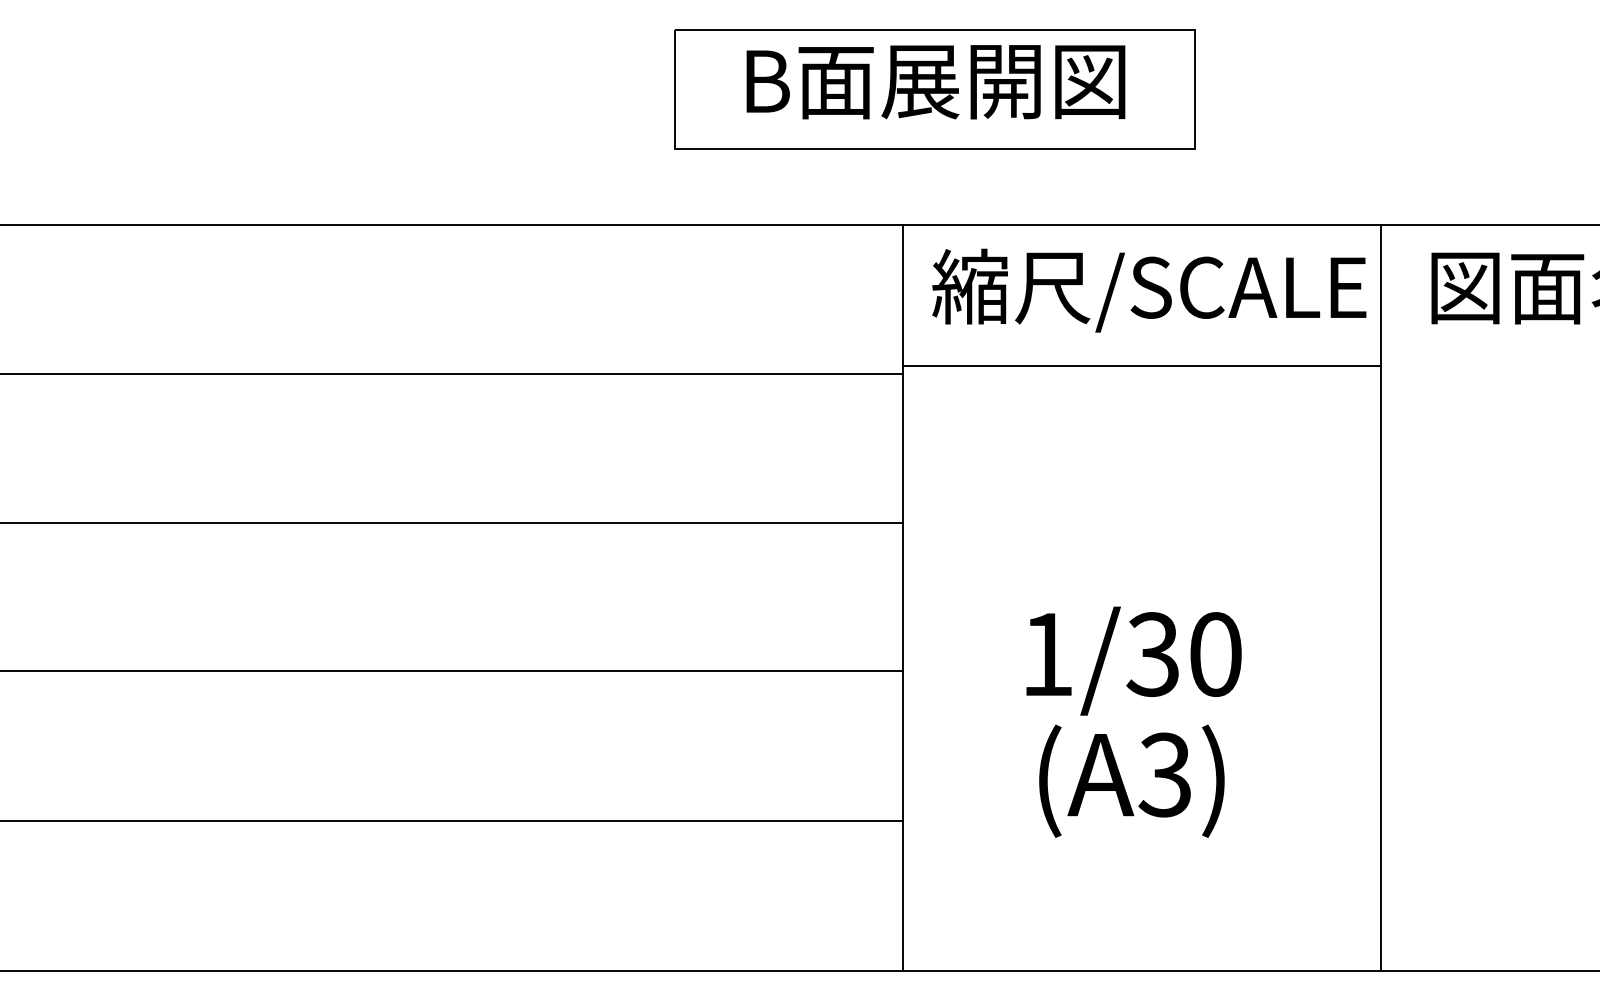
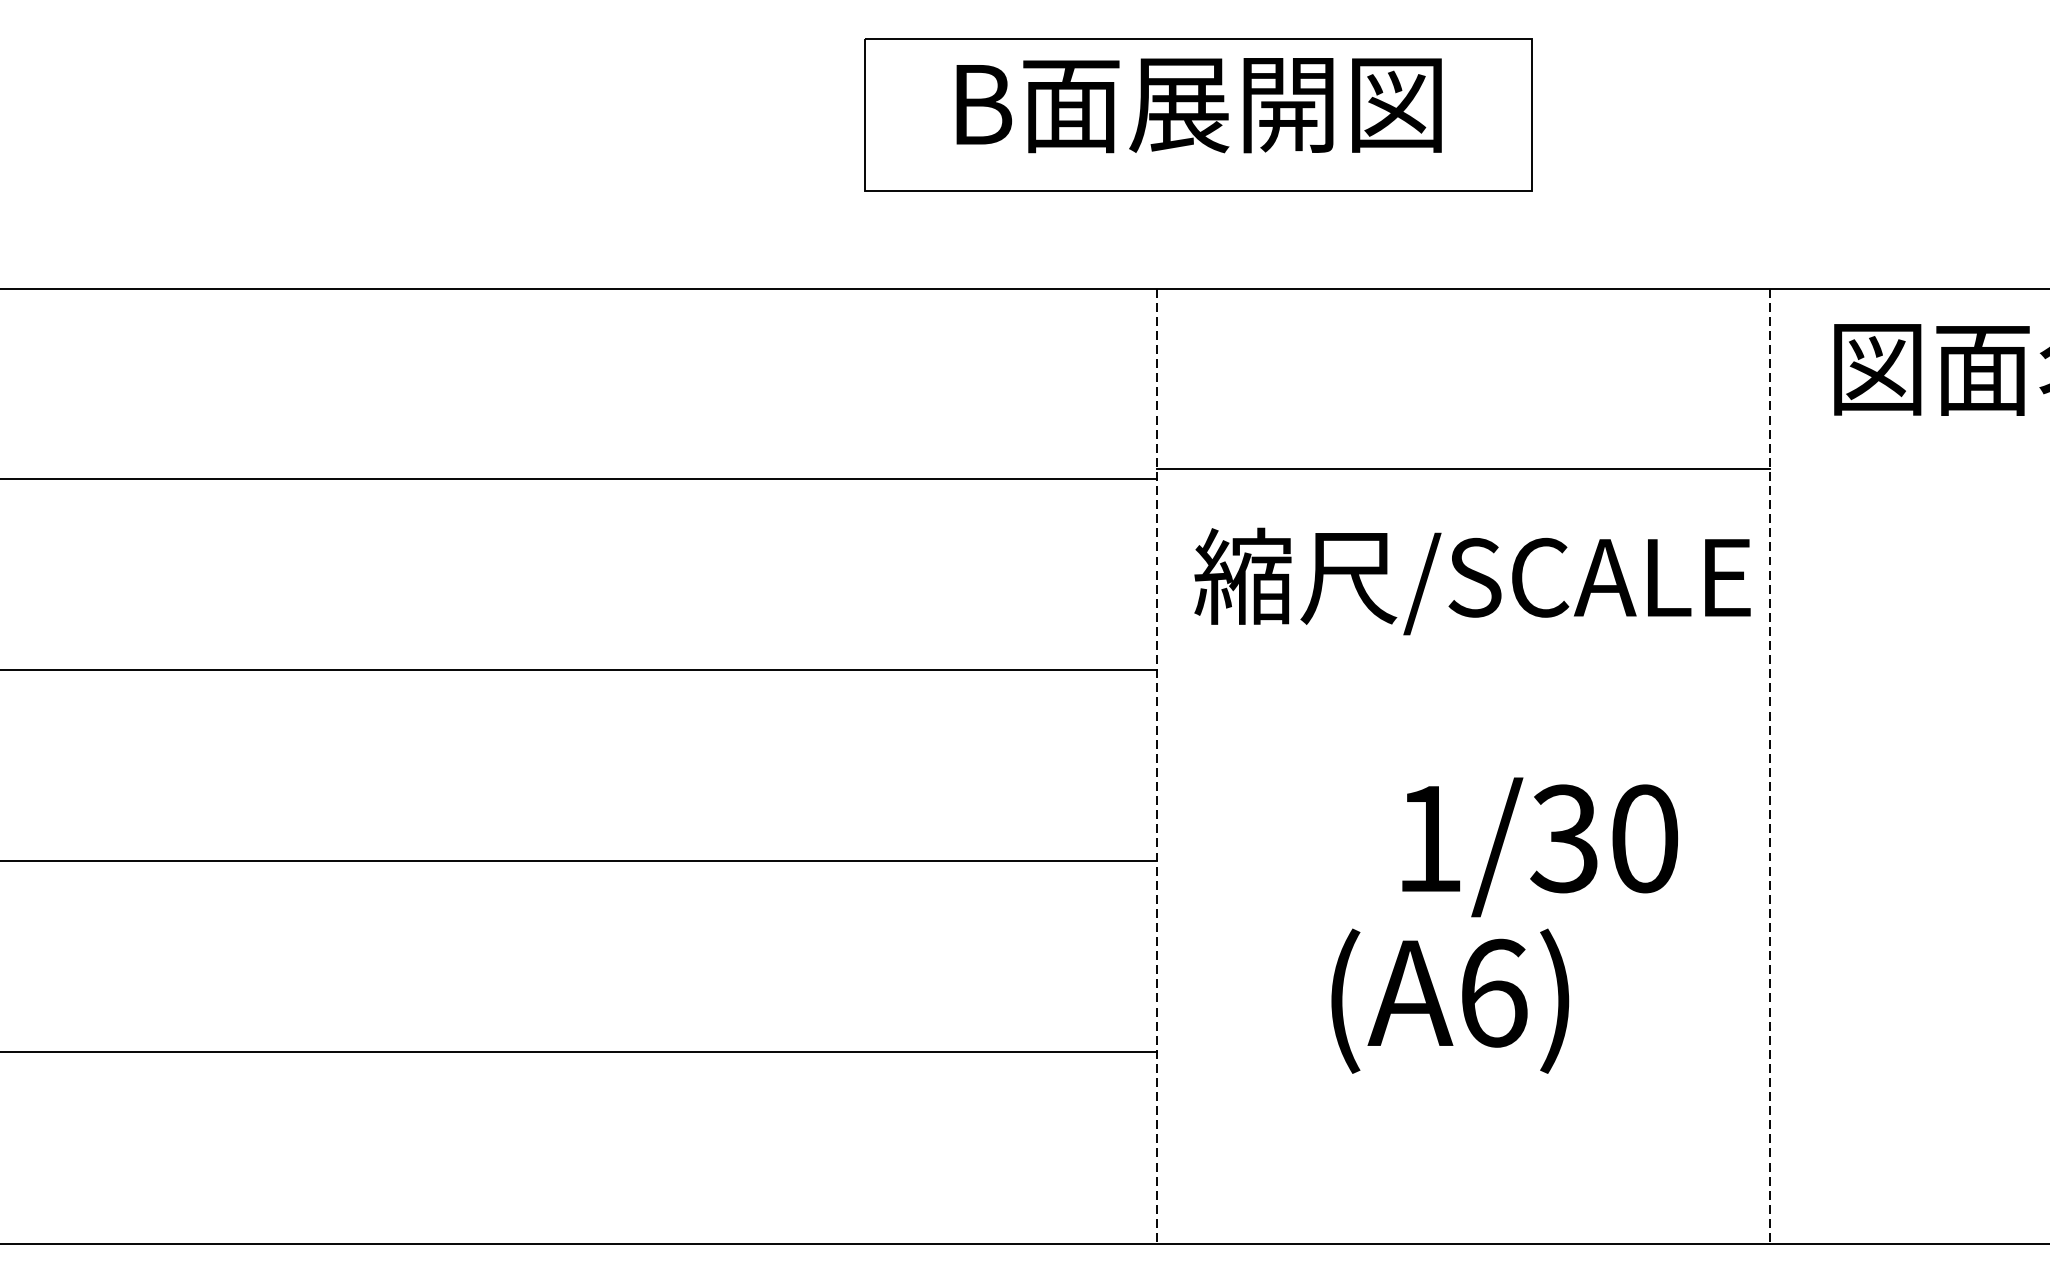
text: (1149, 290) -> (1472, 581), moved
line: (903, 598) -> (1157, 767), solid -> dashed
line: (1381, 598) -> (1770, 767), solid -> dashed
text: (1133, 660) -> (1539, 846), moved
text: (1165, 774) -> (1493, 992), (A3) -> (A6)

